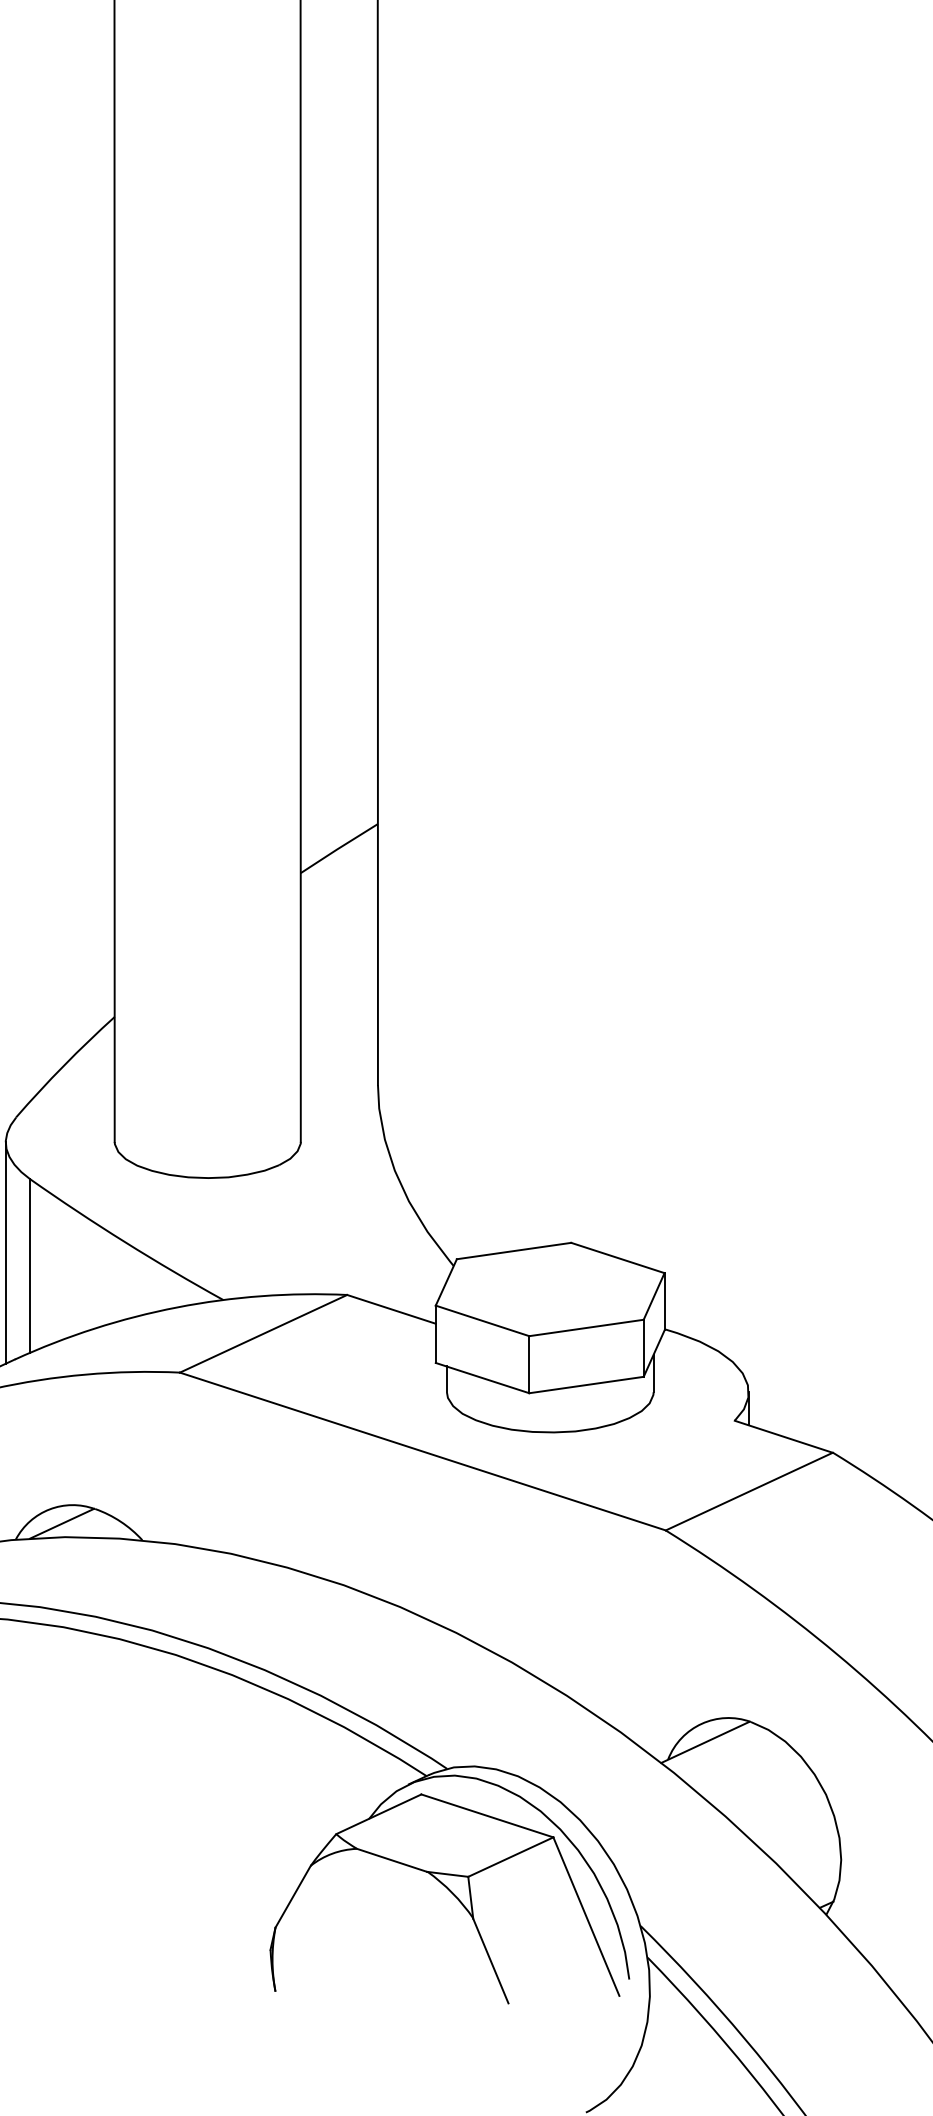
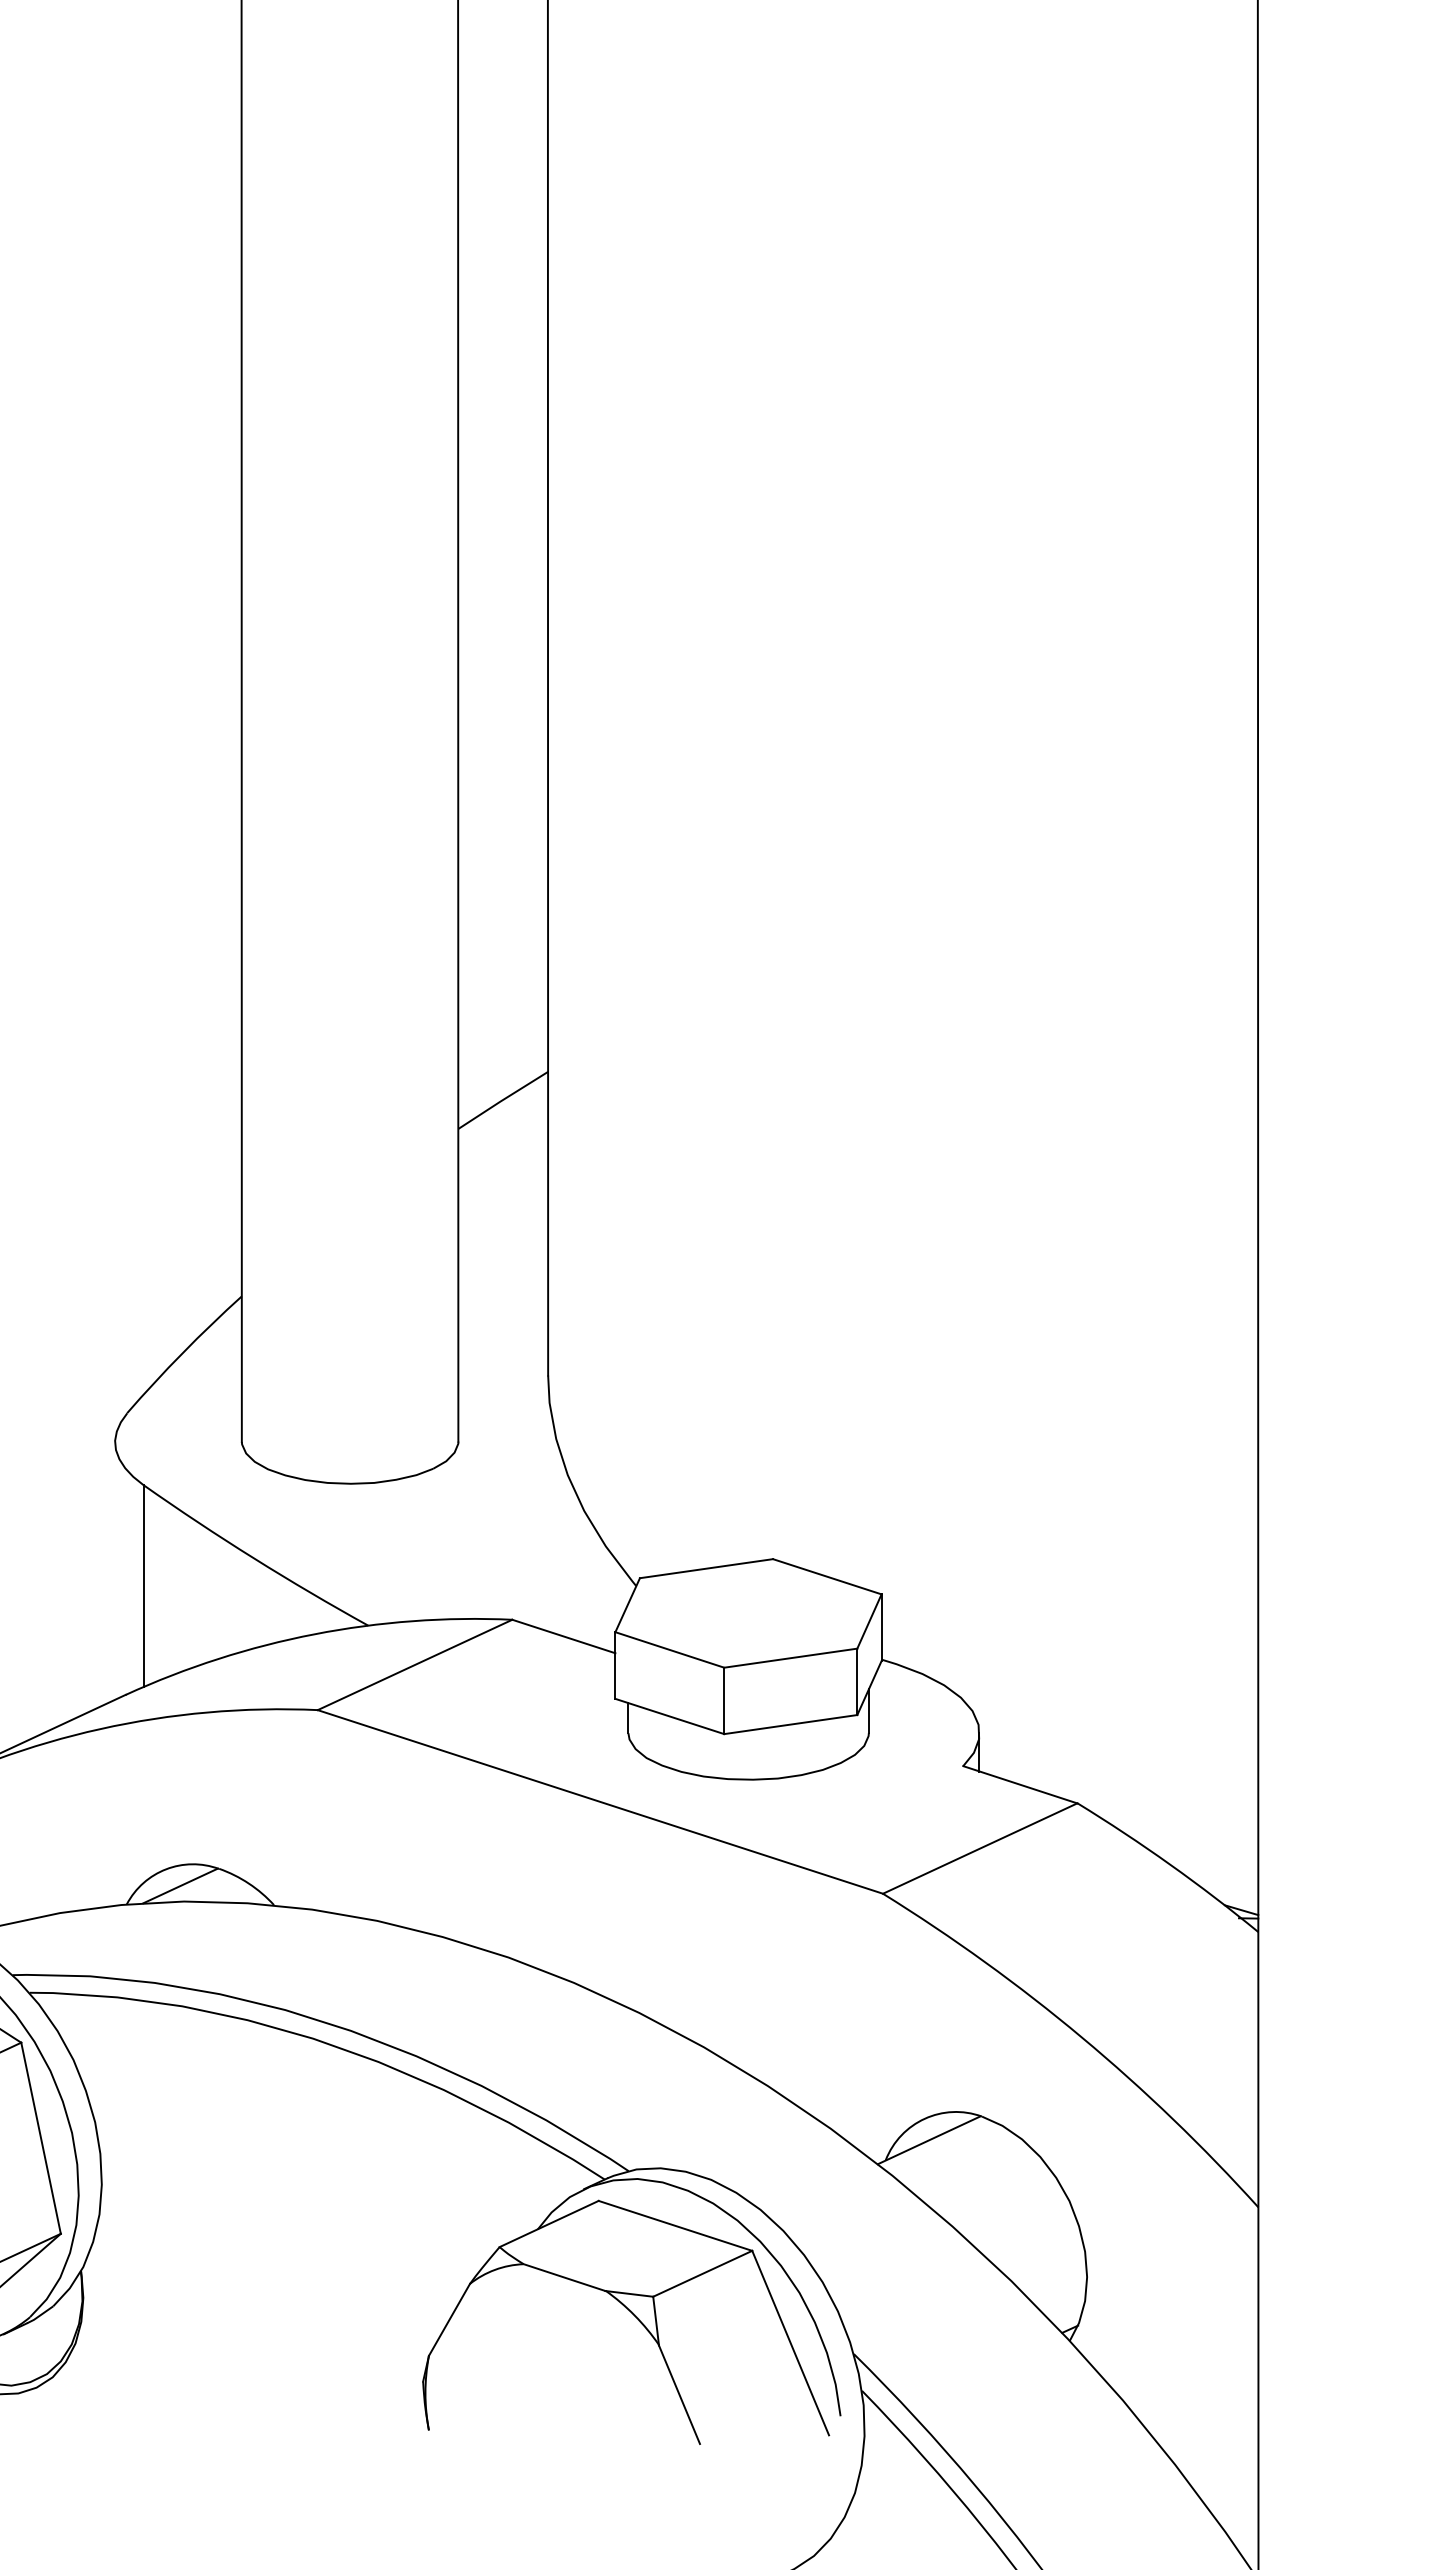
line: (6, 1252) -> (115, 1570), removed

